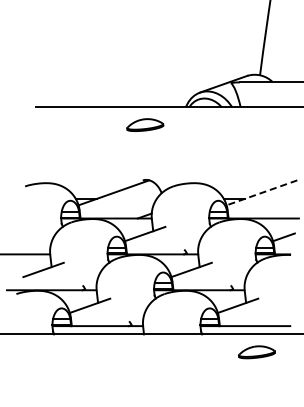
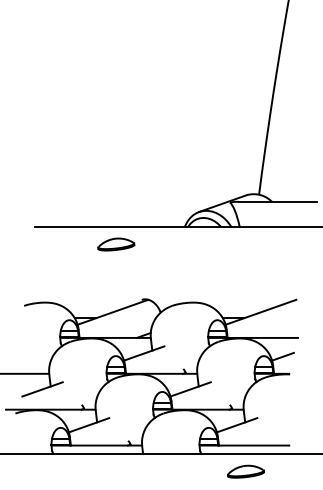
part: (145, 125) -> (116, 244), moved
line: (261, 193) -> (260, 312), dashed -> solid
part: (256, 352) -> (245, 471), moved

